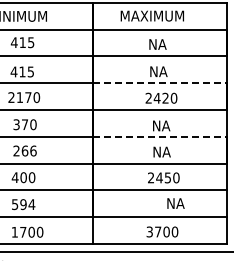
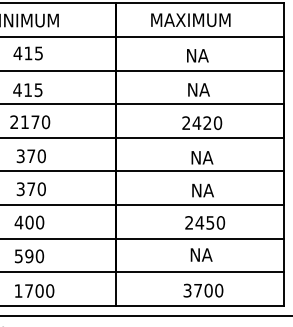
line: (160, 83) -> (201, 104), dashed -> solid
line: (160, 136) -> (201, 171), dashed -> solid
text: (24, 150) -> (30, 188), 266 -> 370
text: (175, 203) -> (201, 254), moved
text: (31, 204) -> (39, 256), 594 -> 590

